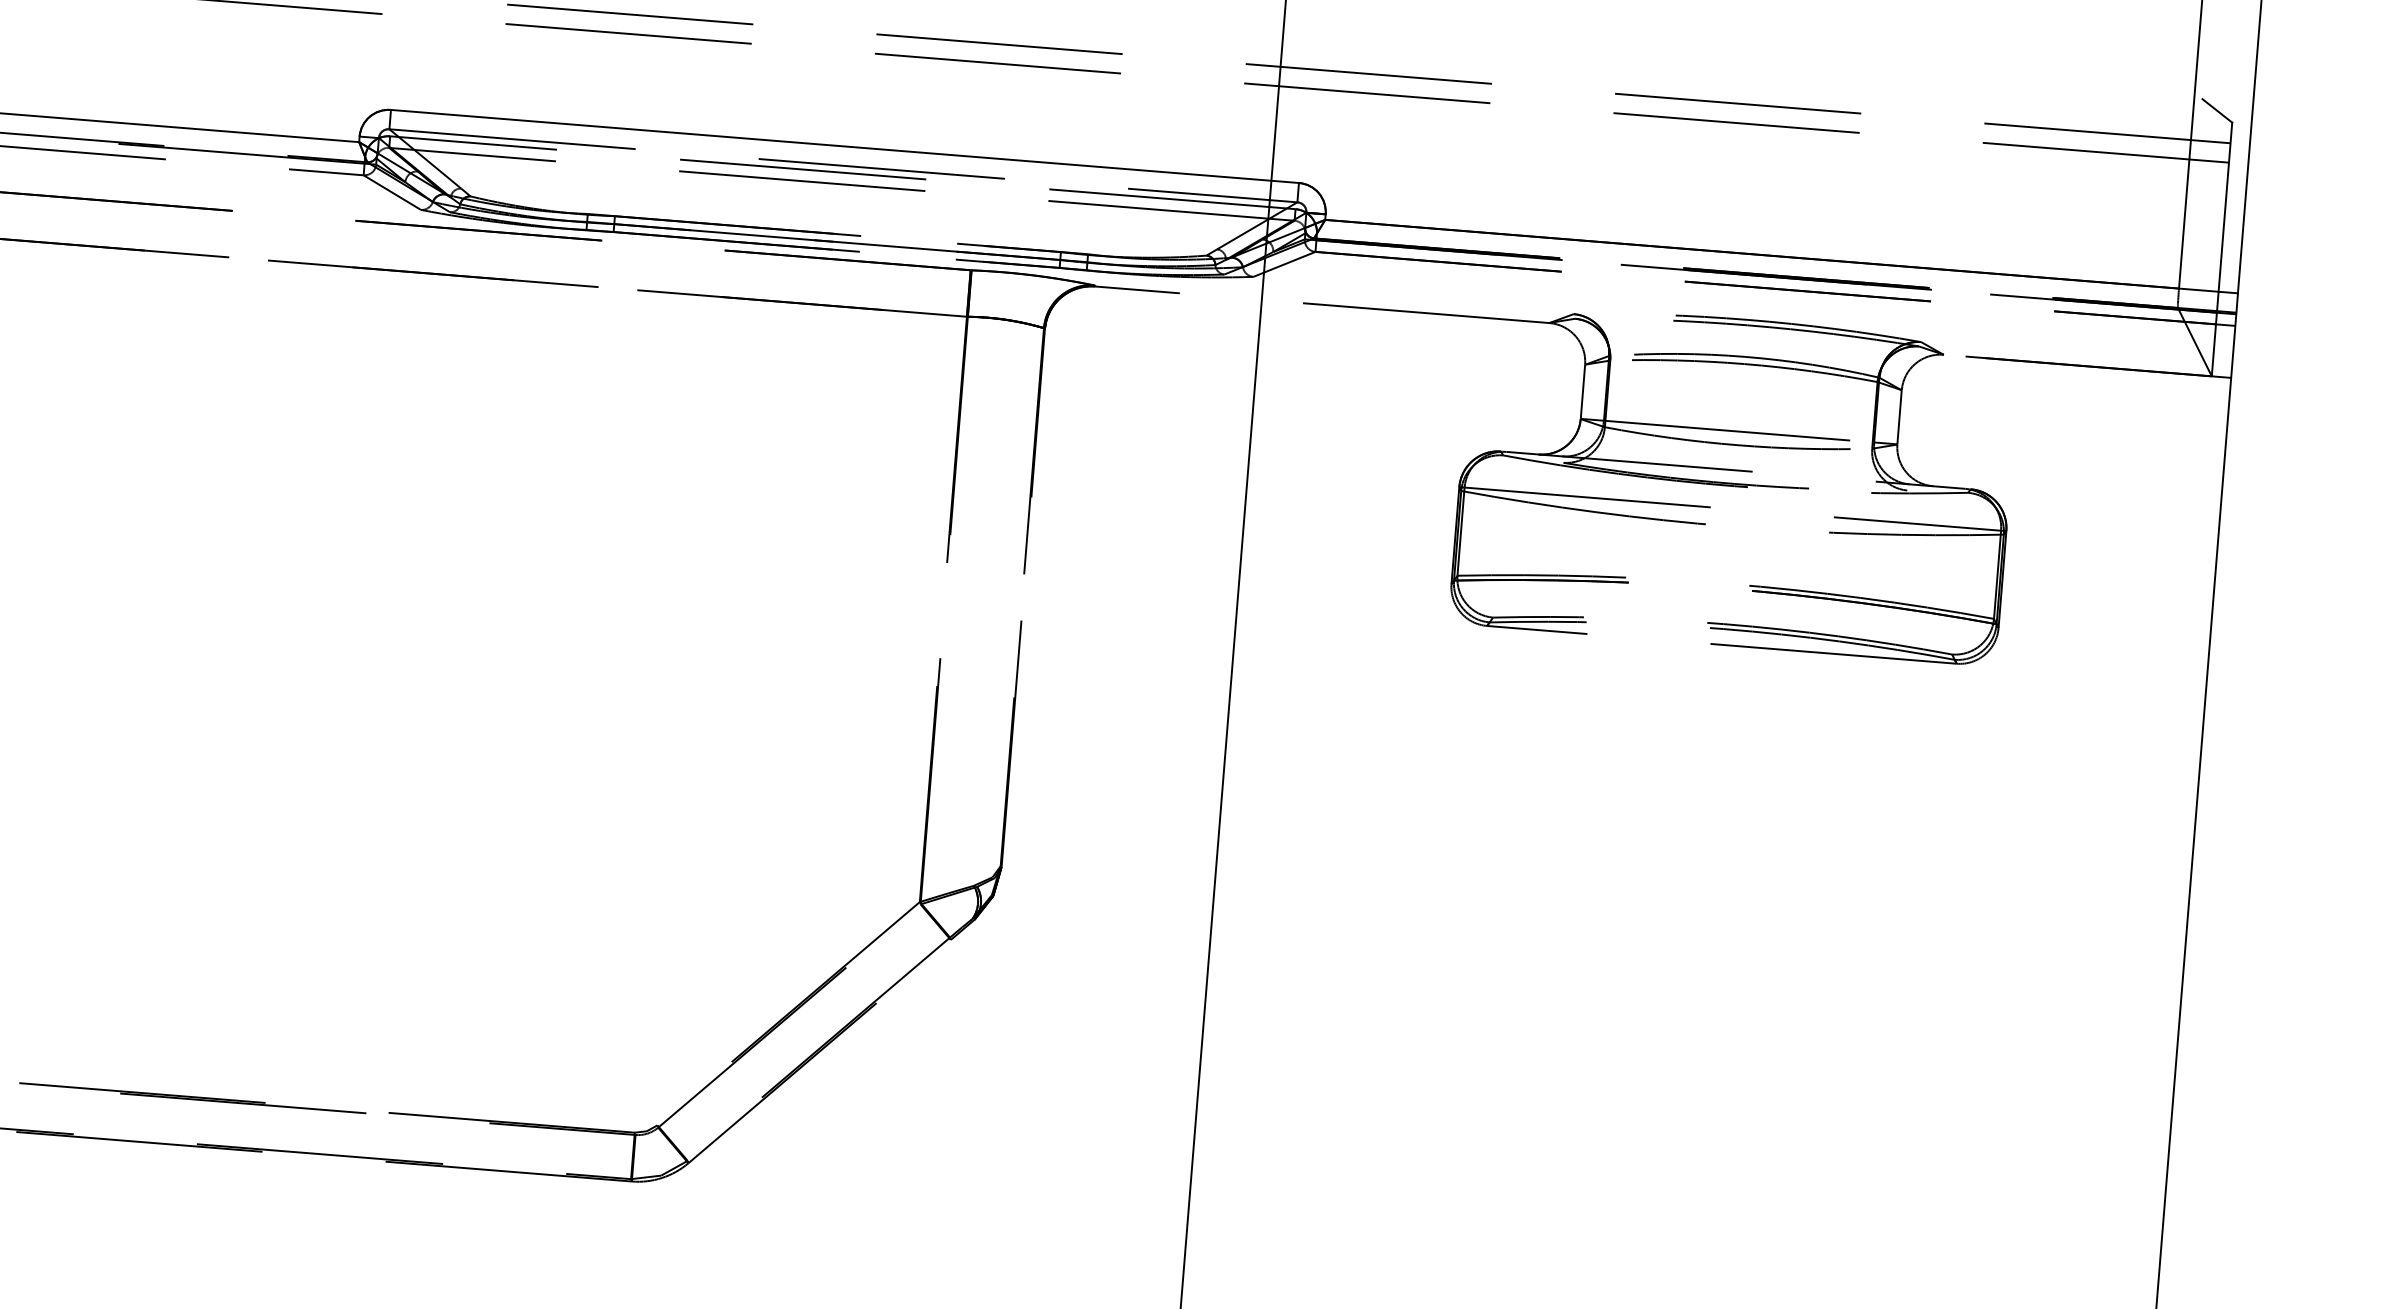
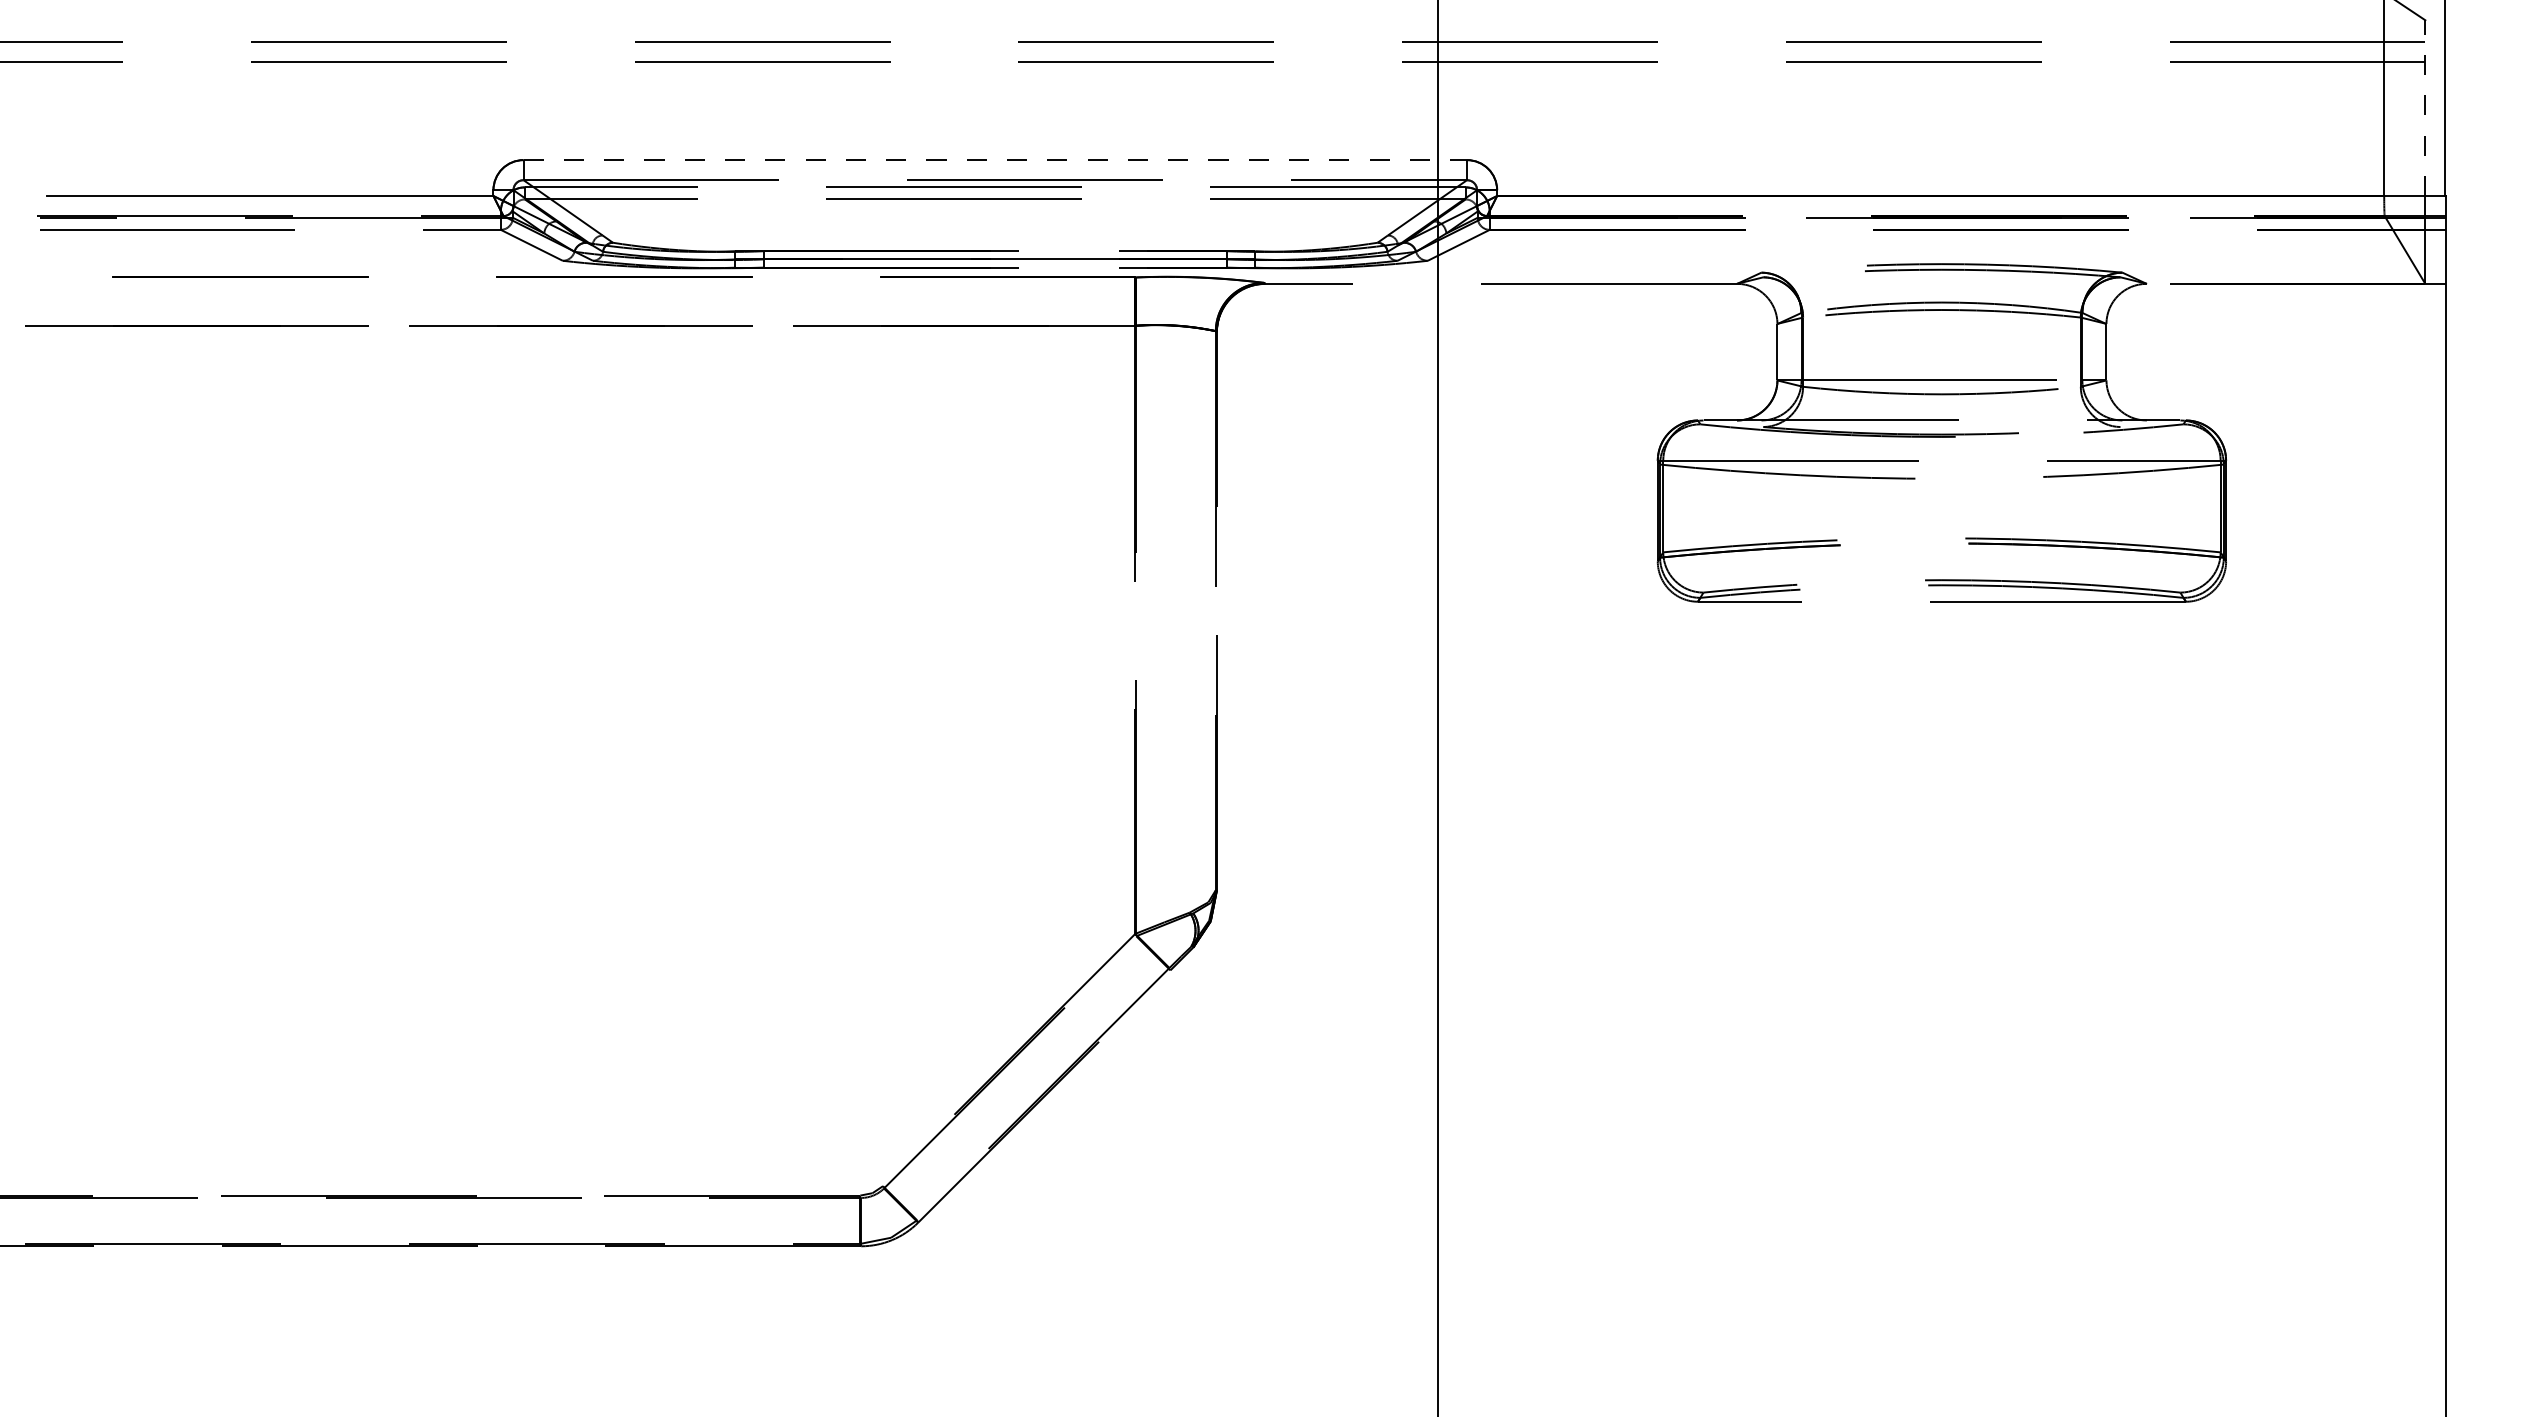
line: (845, 146) -> (995, 160), solid -> dashed
line: (2225, 207) -> (2425, 108), solid -> dashed

